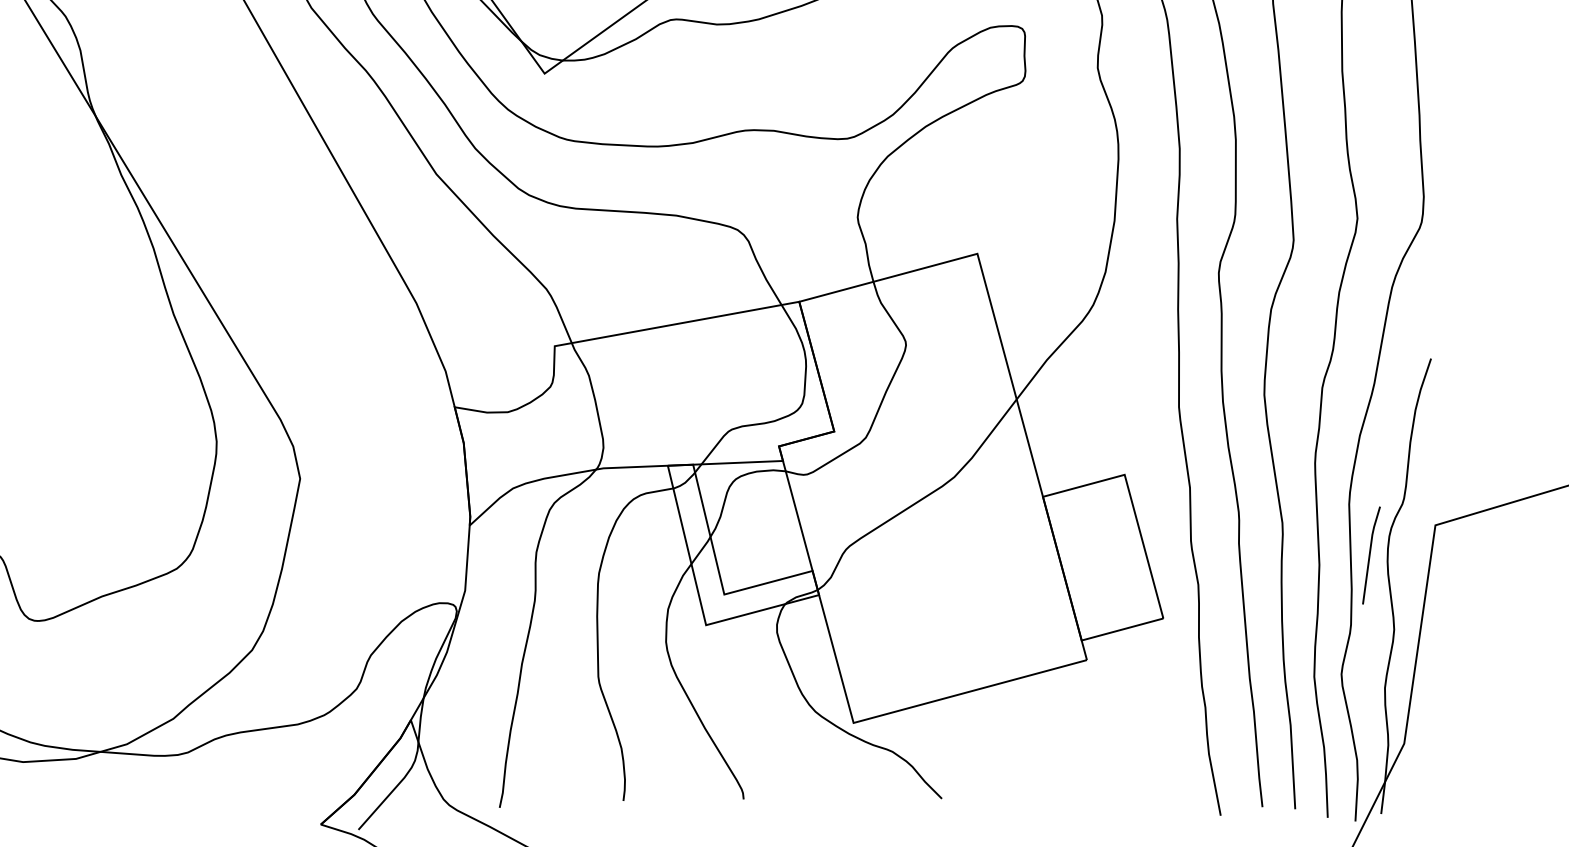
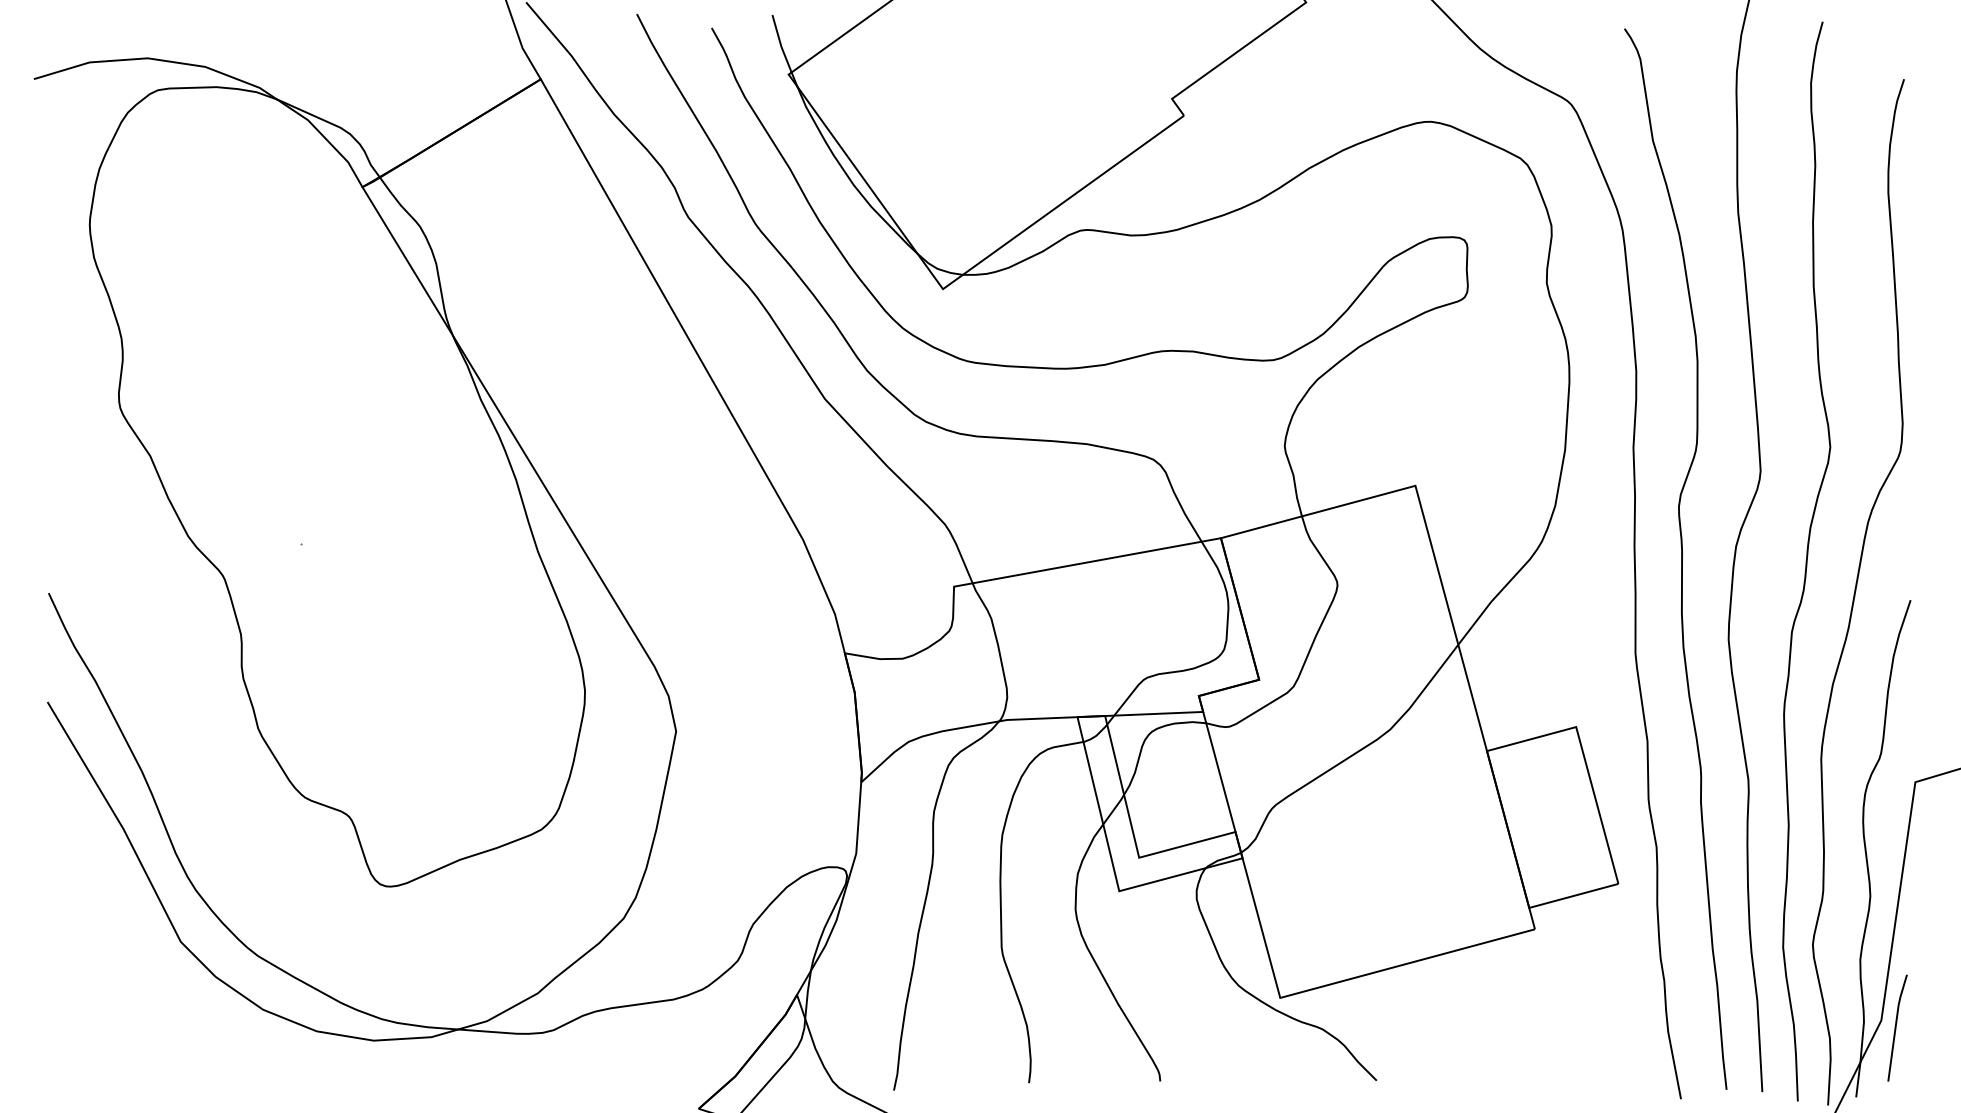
line: (1370, 554) -> (1896, 1027), moved

